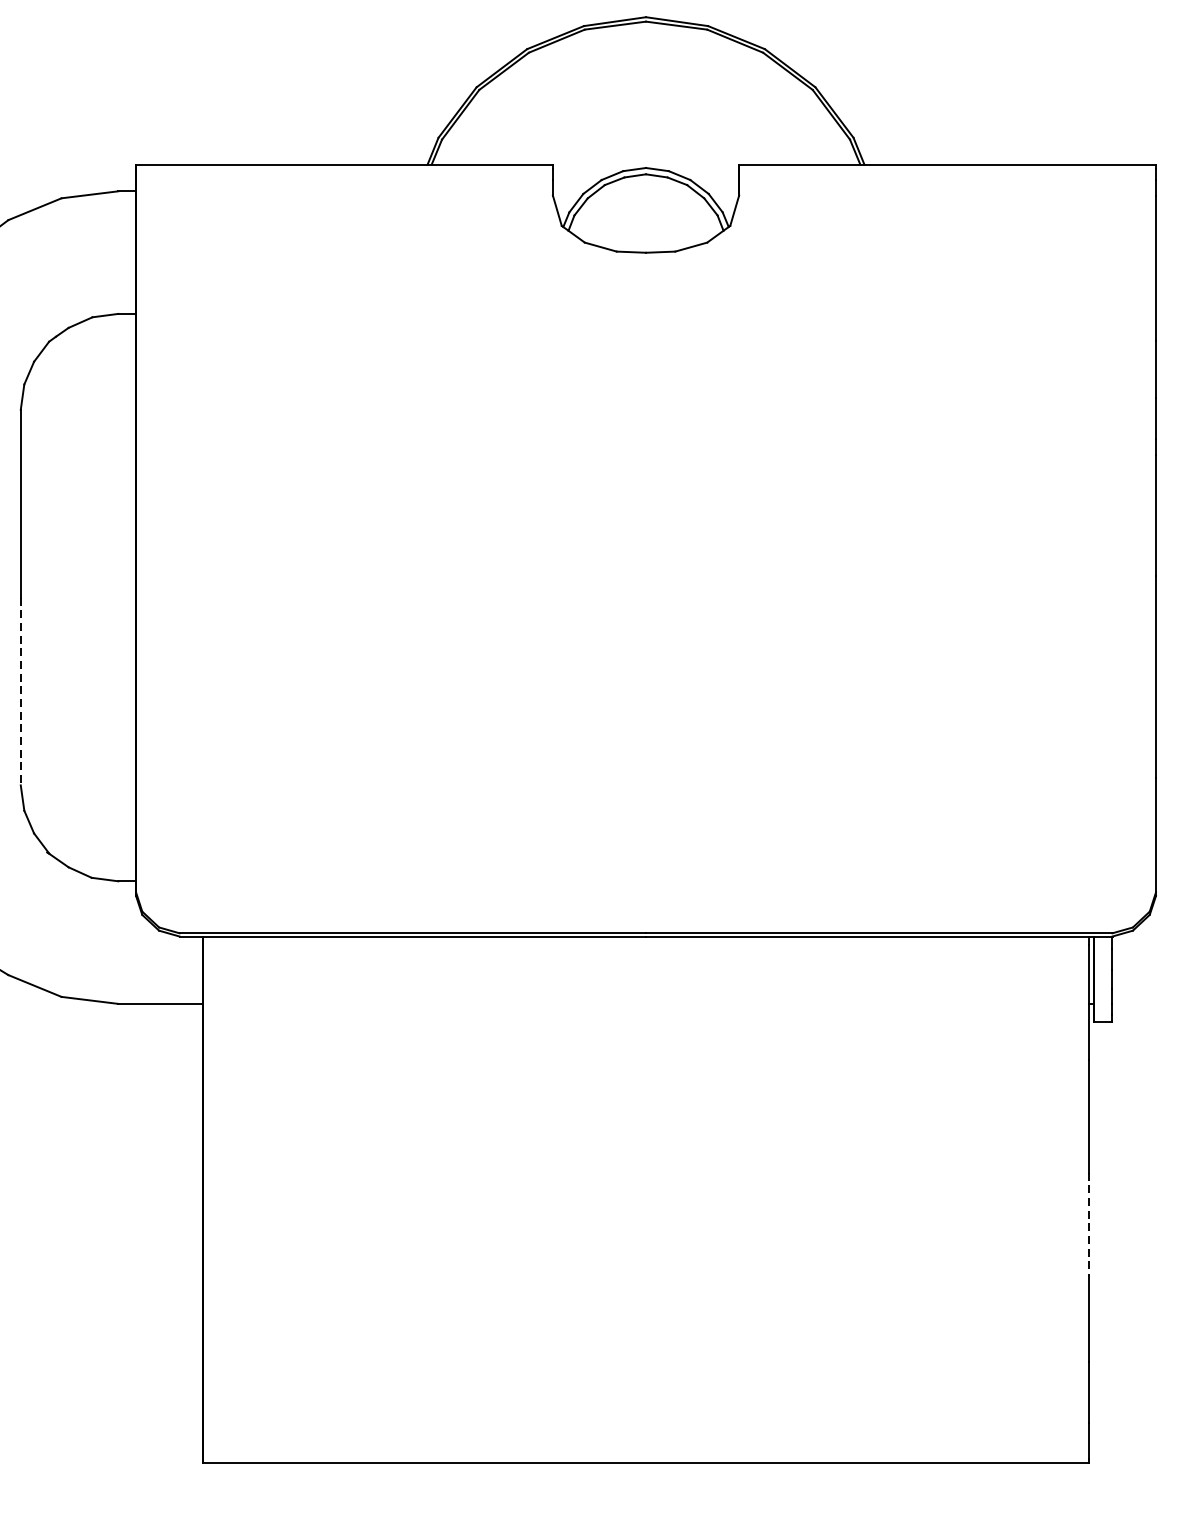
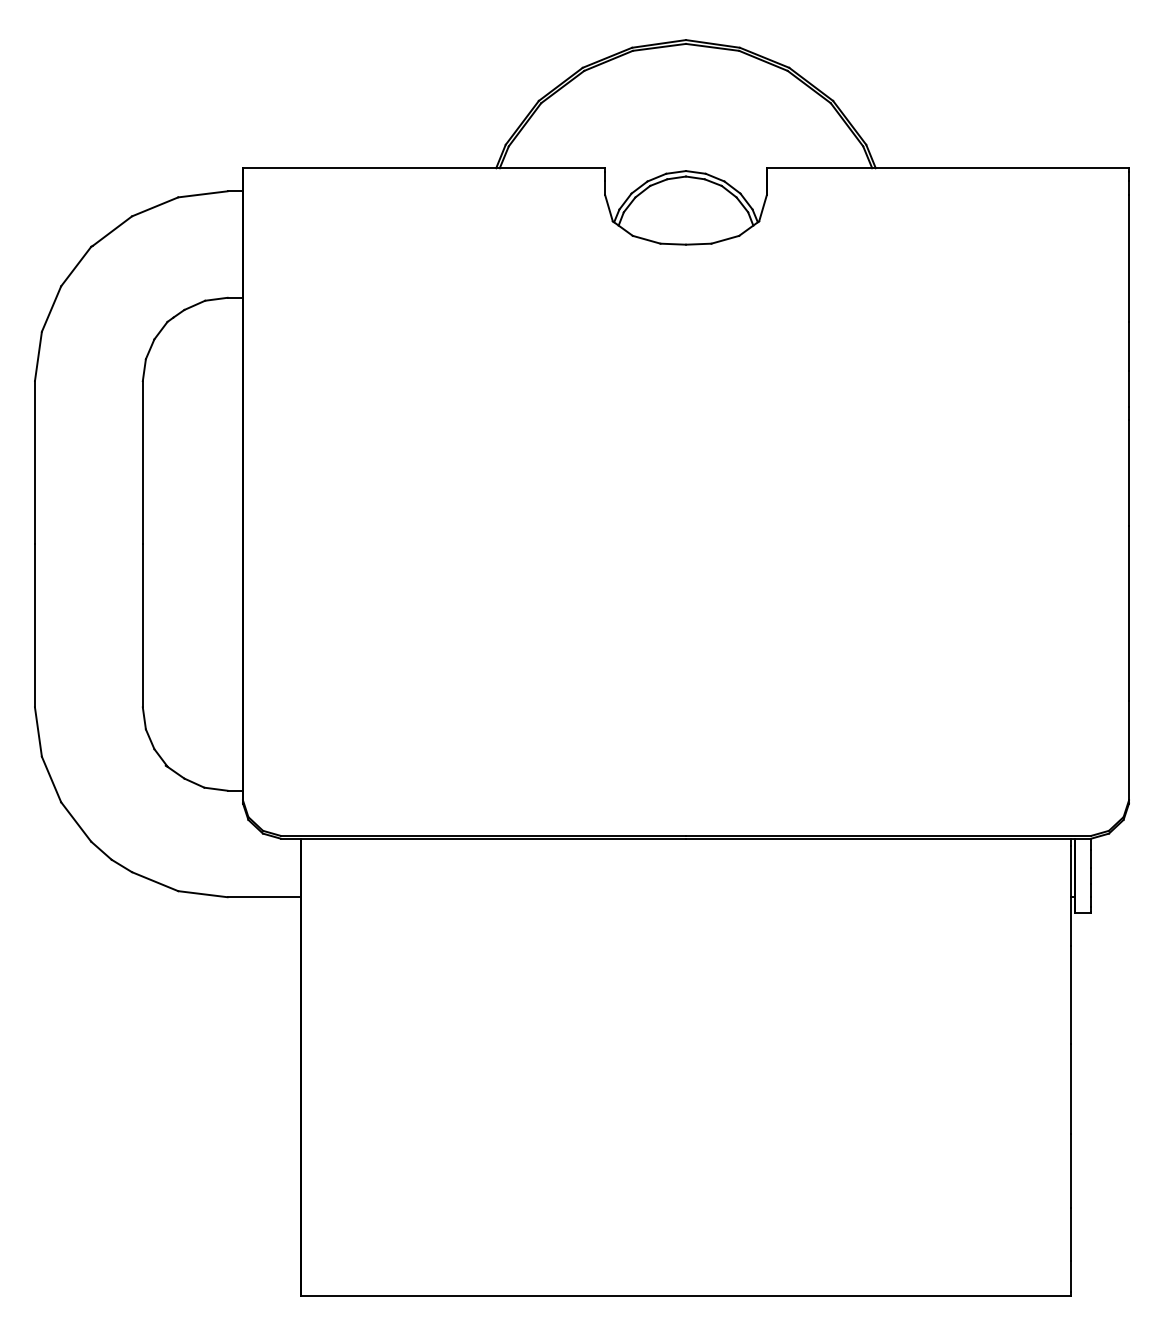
line: (20, 691) -> (142, 625), dashed -> solid
line: (1089, 1224) -> (1071, 1088), dashed -> solid

